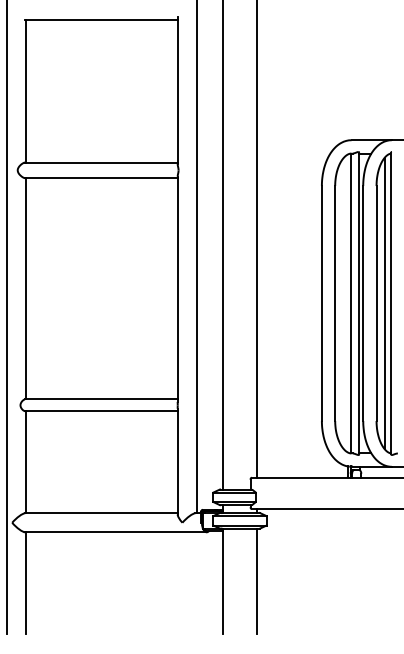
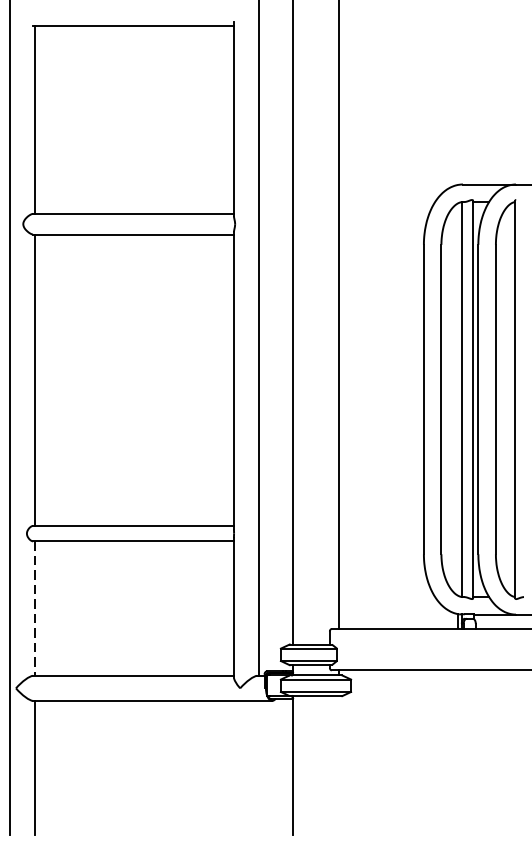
line: (384, 303) -> (506, 399), removed
line: (26, 462) -> (34, 608), solid -> dashed
line: (257, 581) -> (339, 765), removed

